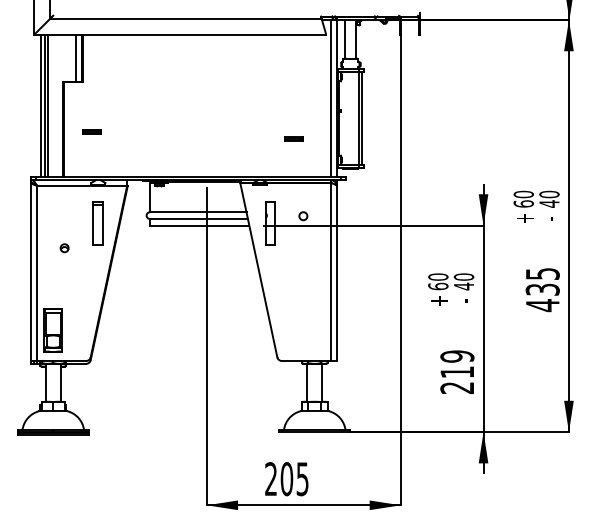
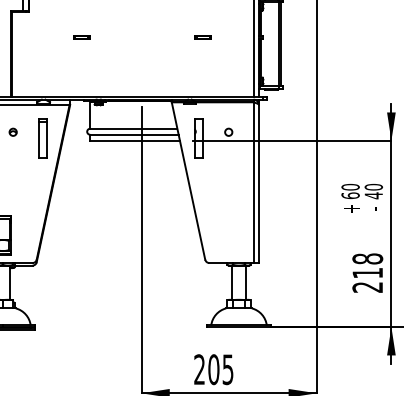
part: (91, 131) -> (80, 36), moved
part: (293, 138) -> (202, 36), moved
part: (64, 248) -> (13, 132), moved
text: (457, 356) -> (367, 258), 219 -> 218

